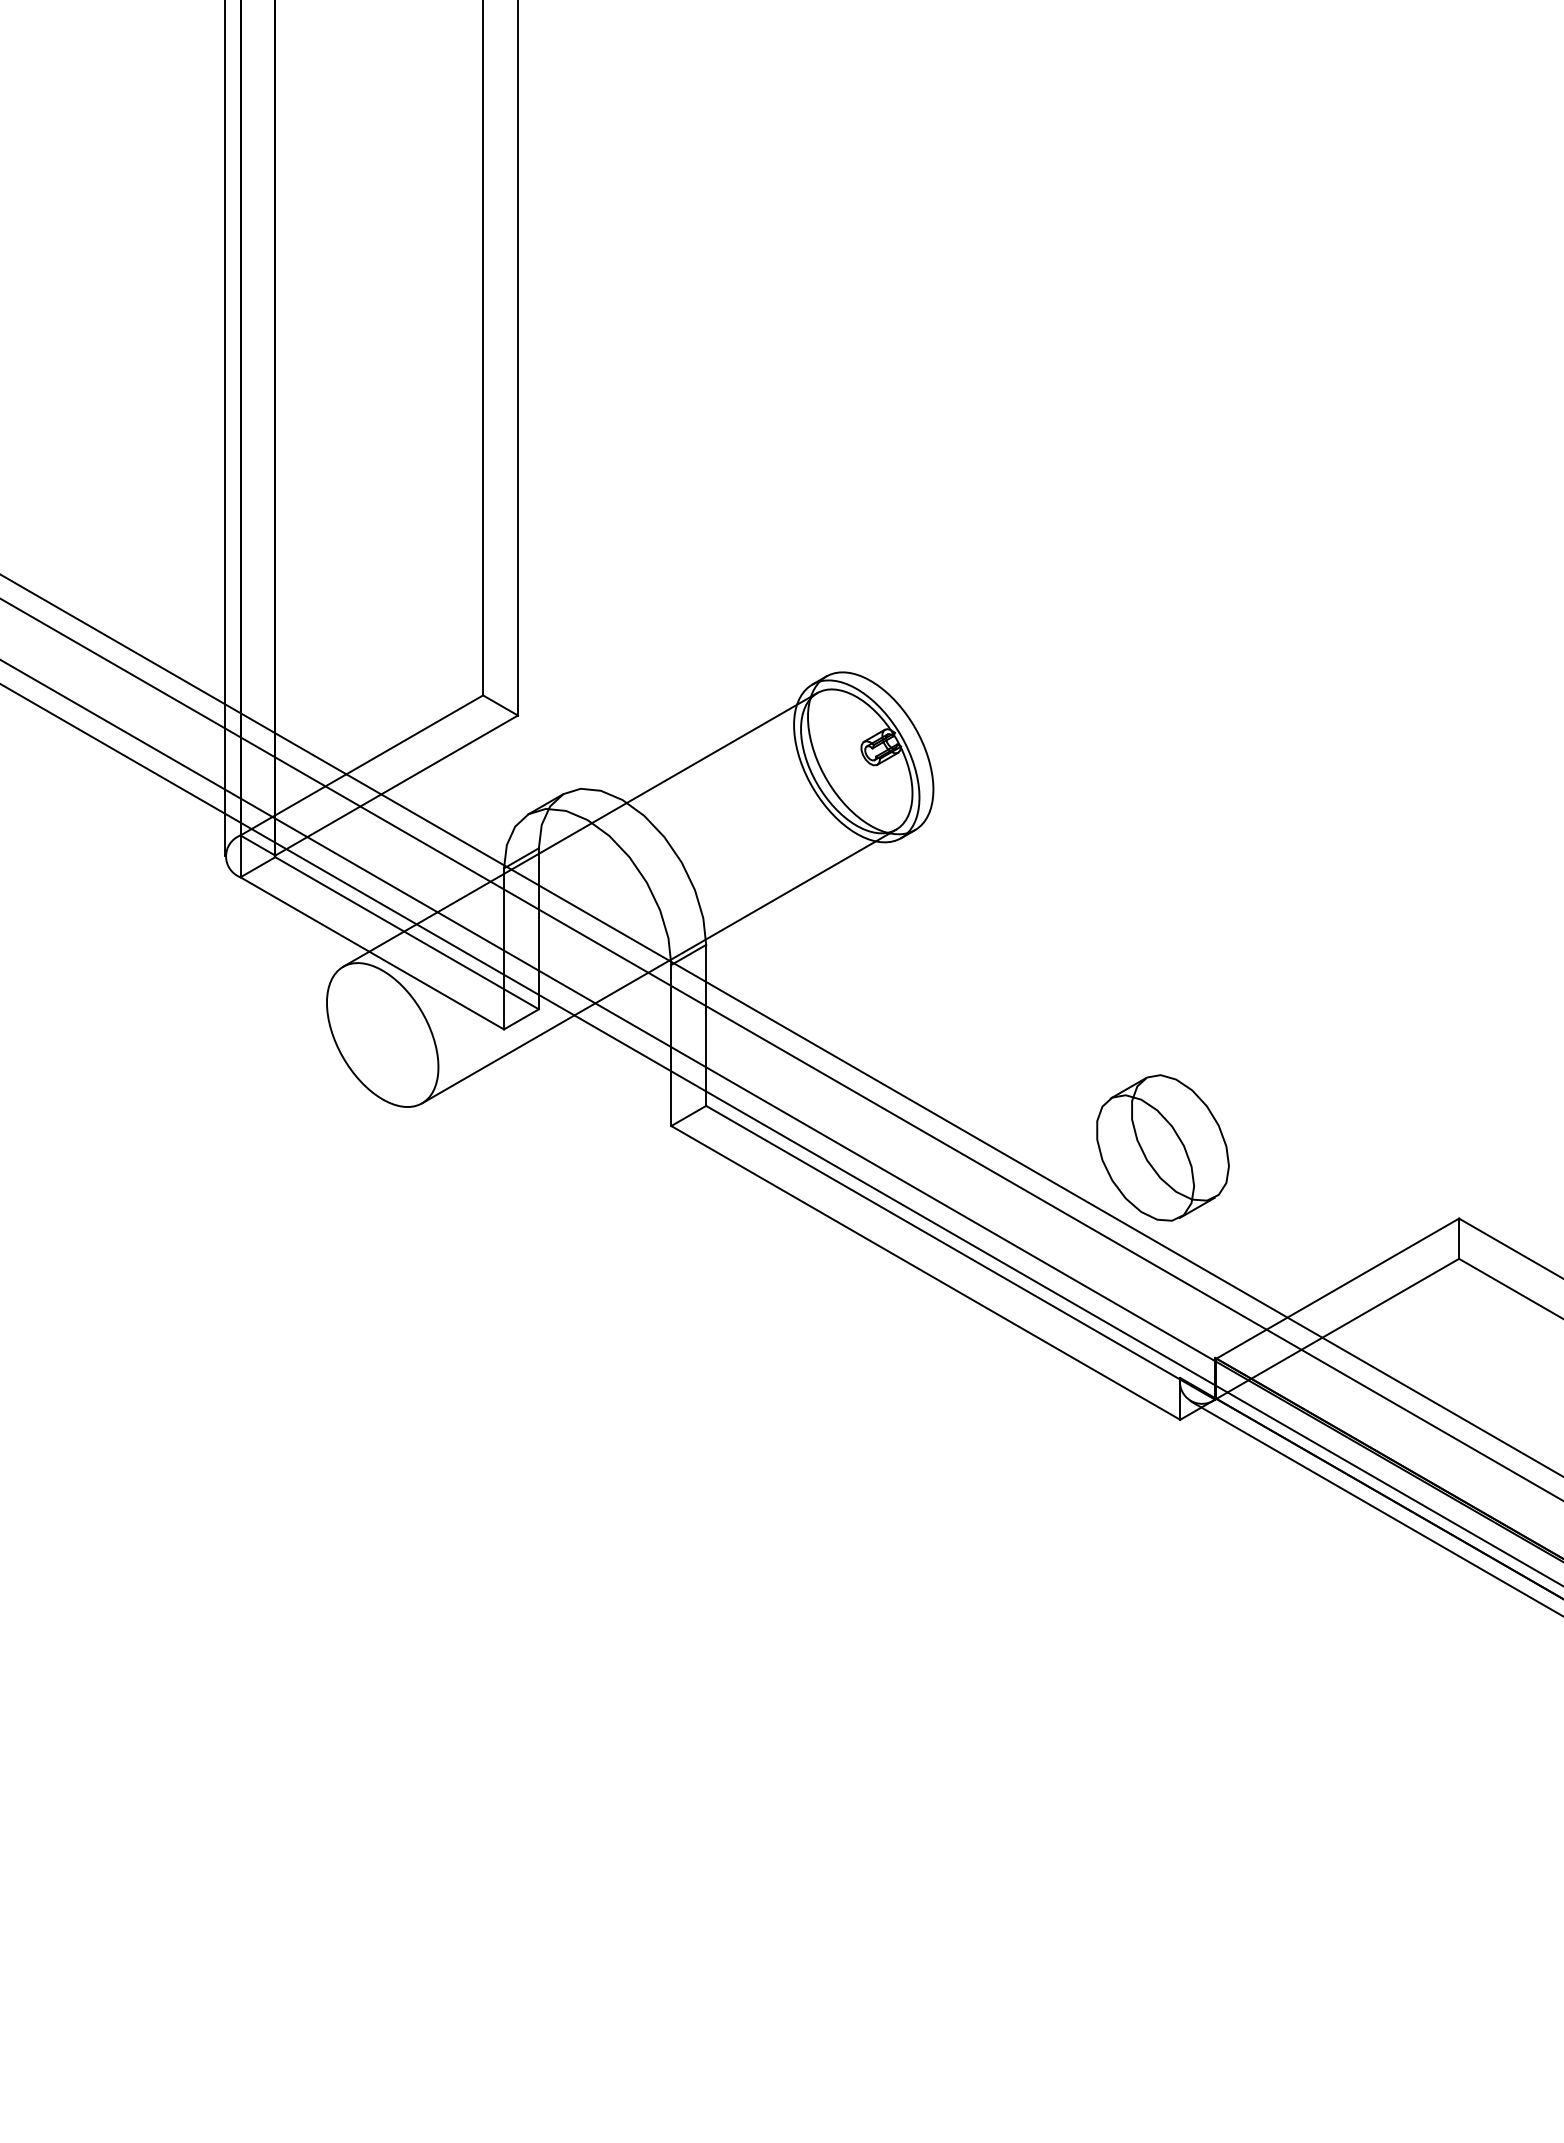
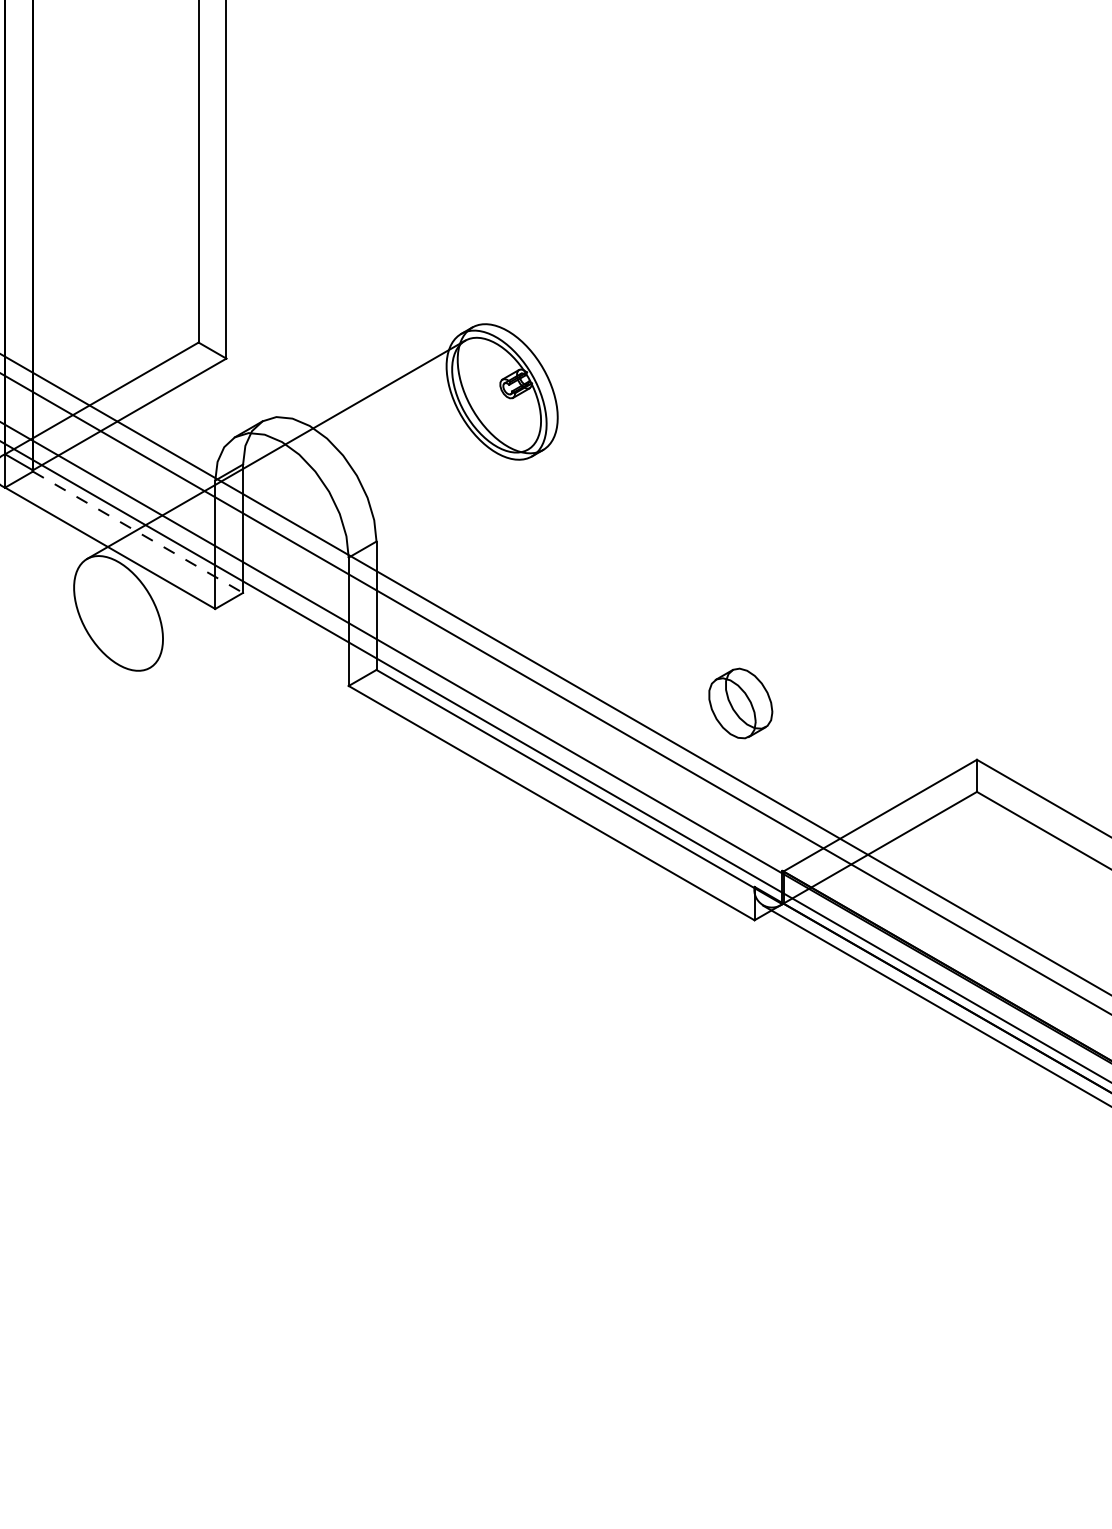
line: (407, 933) -> (138, 532), solid -> dashed
line: (659, 966) -> (339, 558), removed
part: (1162, 1147) -> (740, 703), size x0.6

